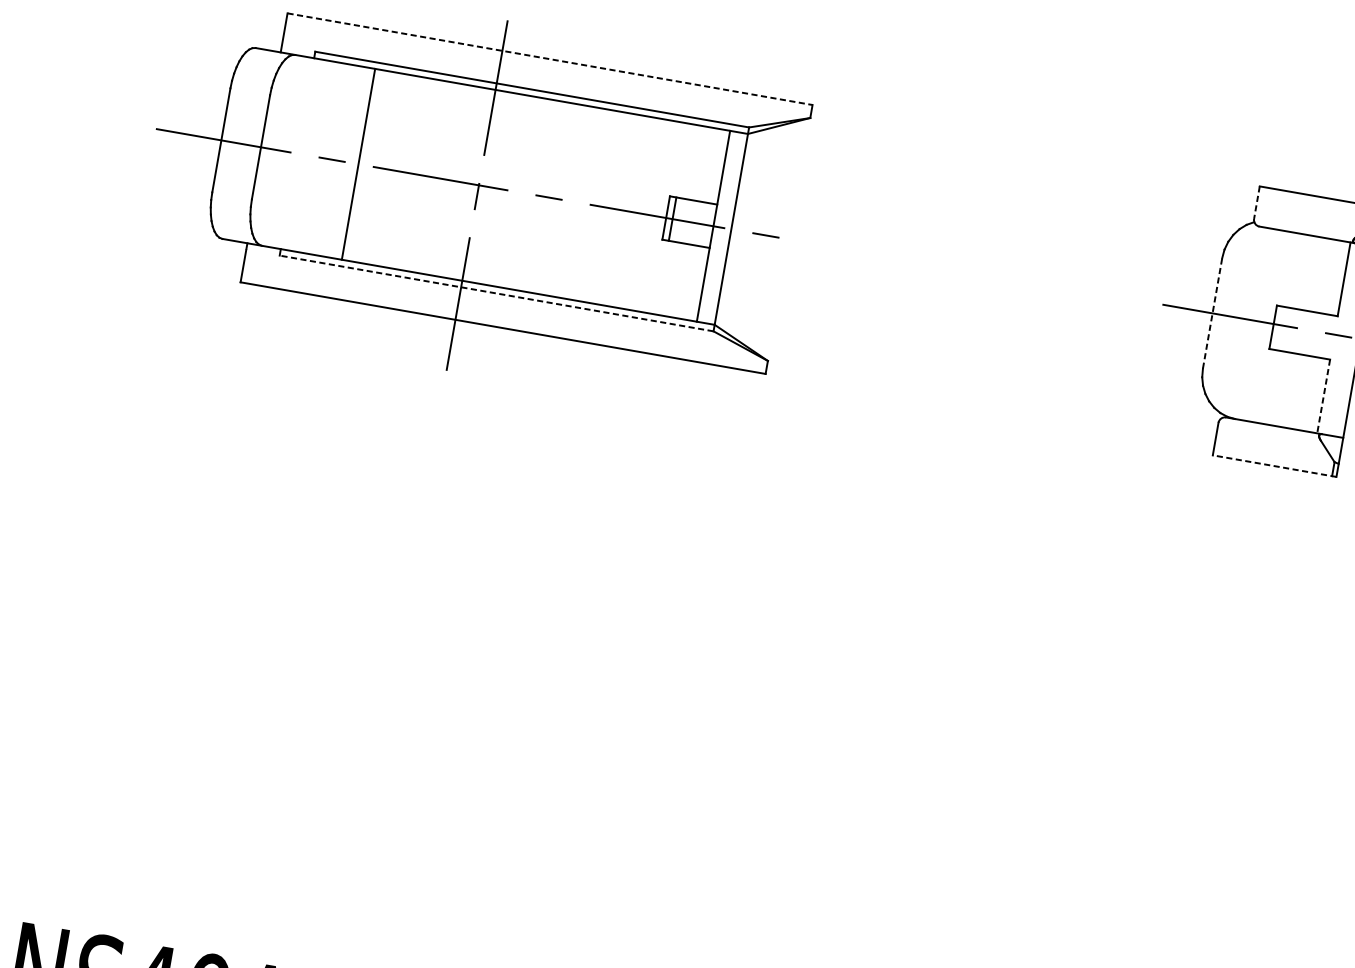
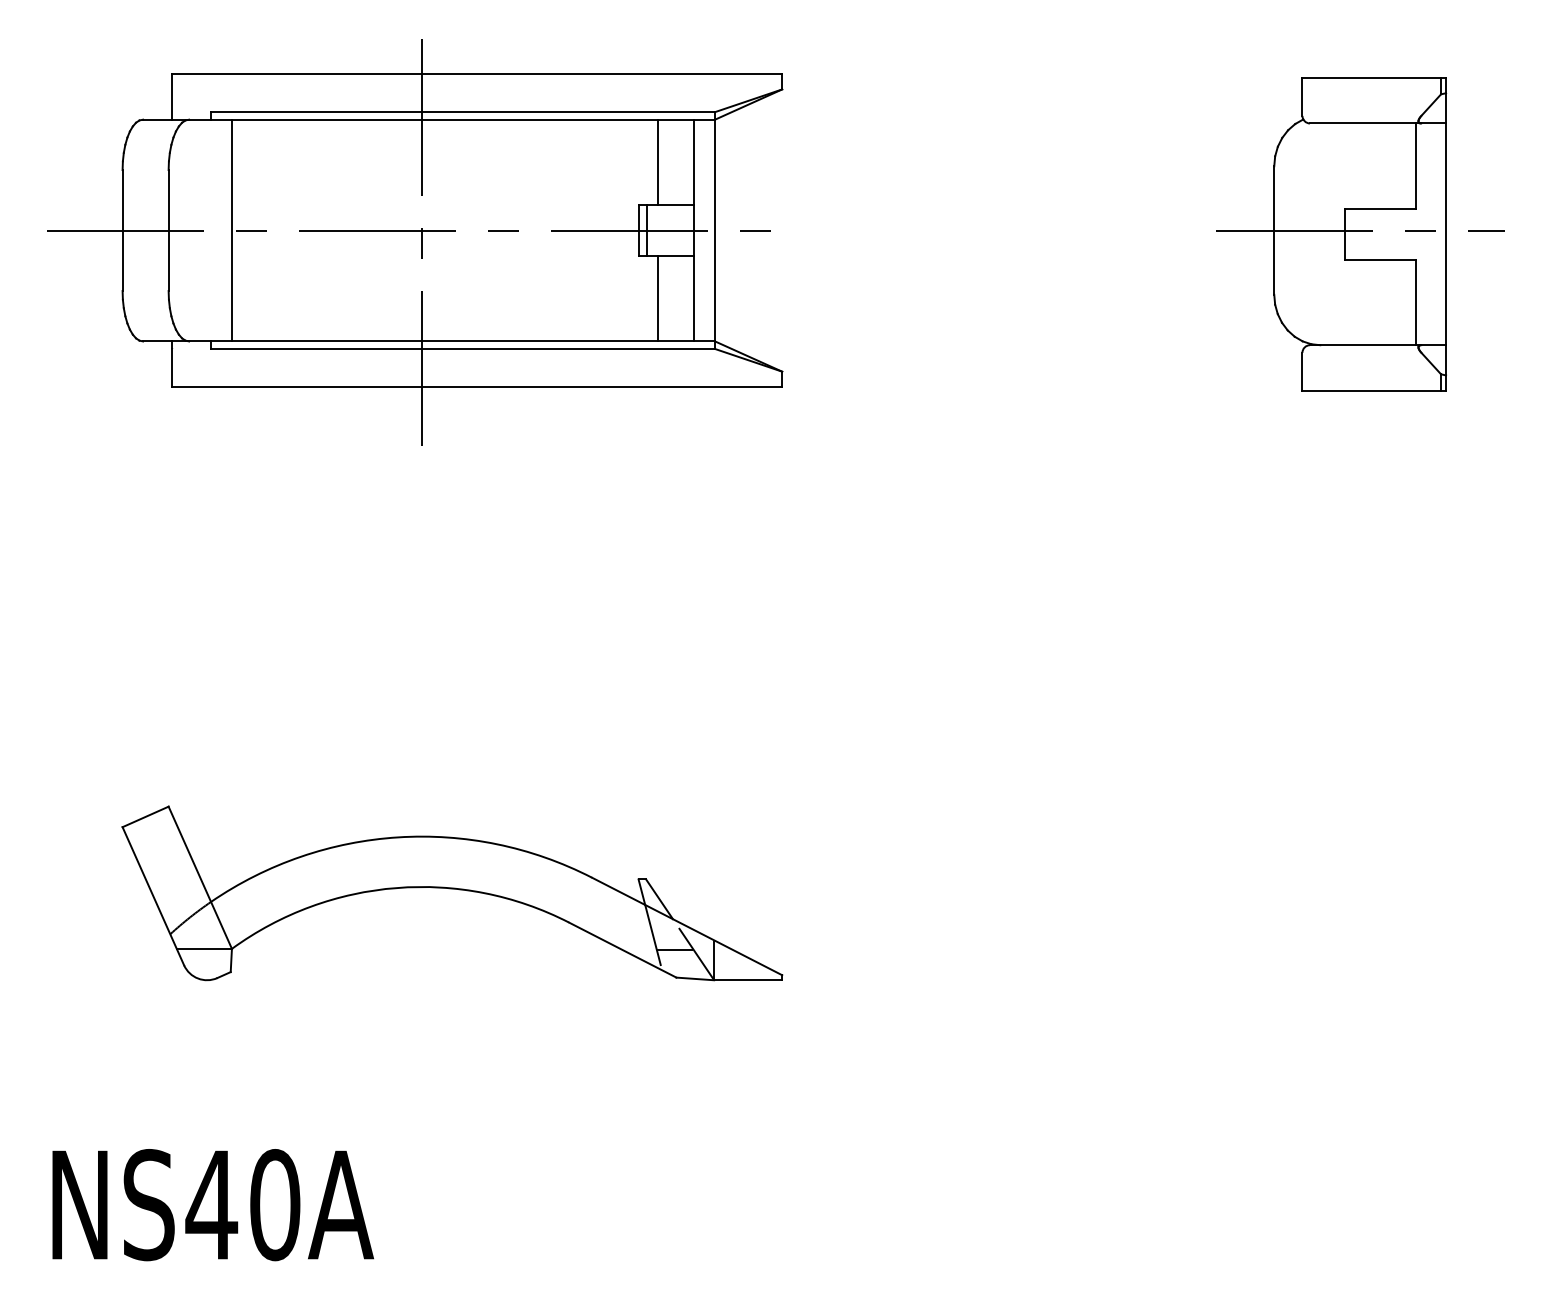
line: (550, 59) -> (477, 74), dashed -> solid
line: (692, 162) -> (658, 162), added
line: (358, 164) -> (231, 230), moved
line: (1256, 203) -> (1302, 97), dashed -> solid
line: (672, 279) -> (658, 298), added
line: (496, 293) -> (462, 349), dashed -> solid
line: (1212, 313) -> (1274, 230), dashed -> solid
line: (1323, 396) -> (1415, 302), dashed -> solid
line: (1274, 466) -> (1374, 390), dashed -> solid
part: (405, 760) -> (452, 893), added

